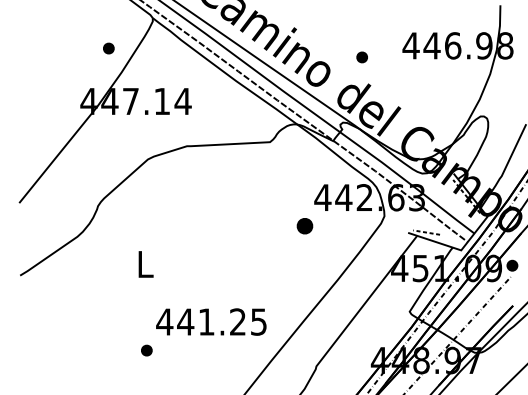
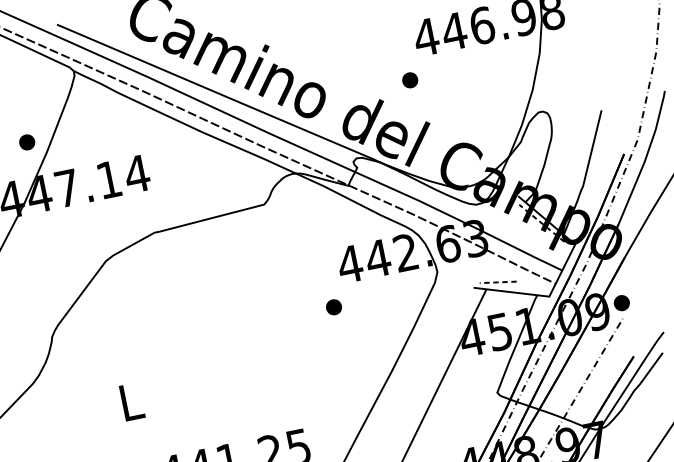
part: (108, 48) -> (26, 142), moved
part: (361, 57) -> (409, 80), moved
part: (304, 226) -> (333, 307), size x0.71

